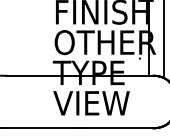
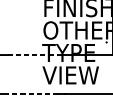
line: (41, 75) -> (33, 54), solid -> dashed
line: (40, 128) -> (32, 94), solid -> dashed

